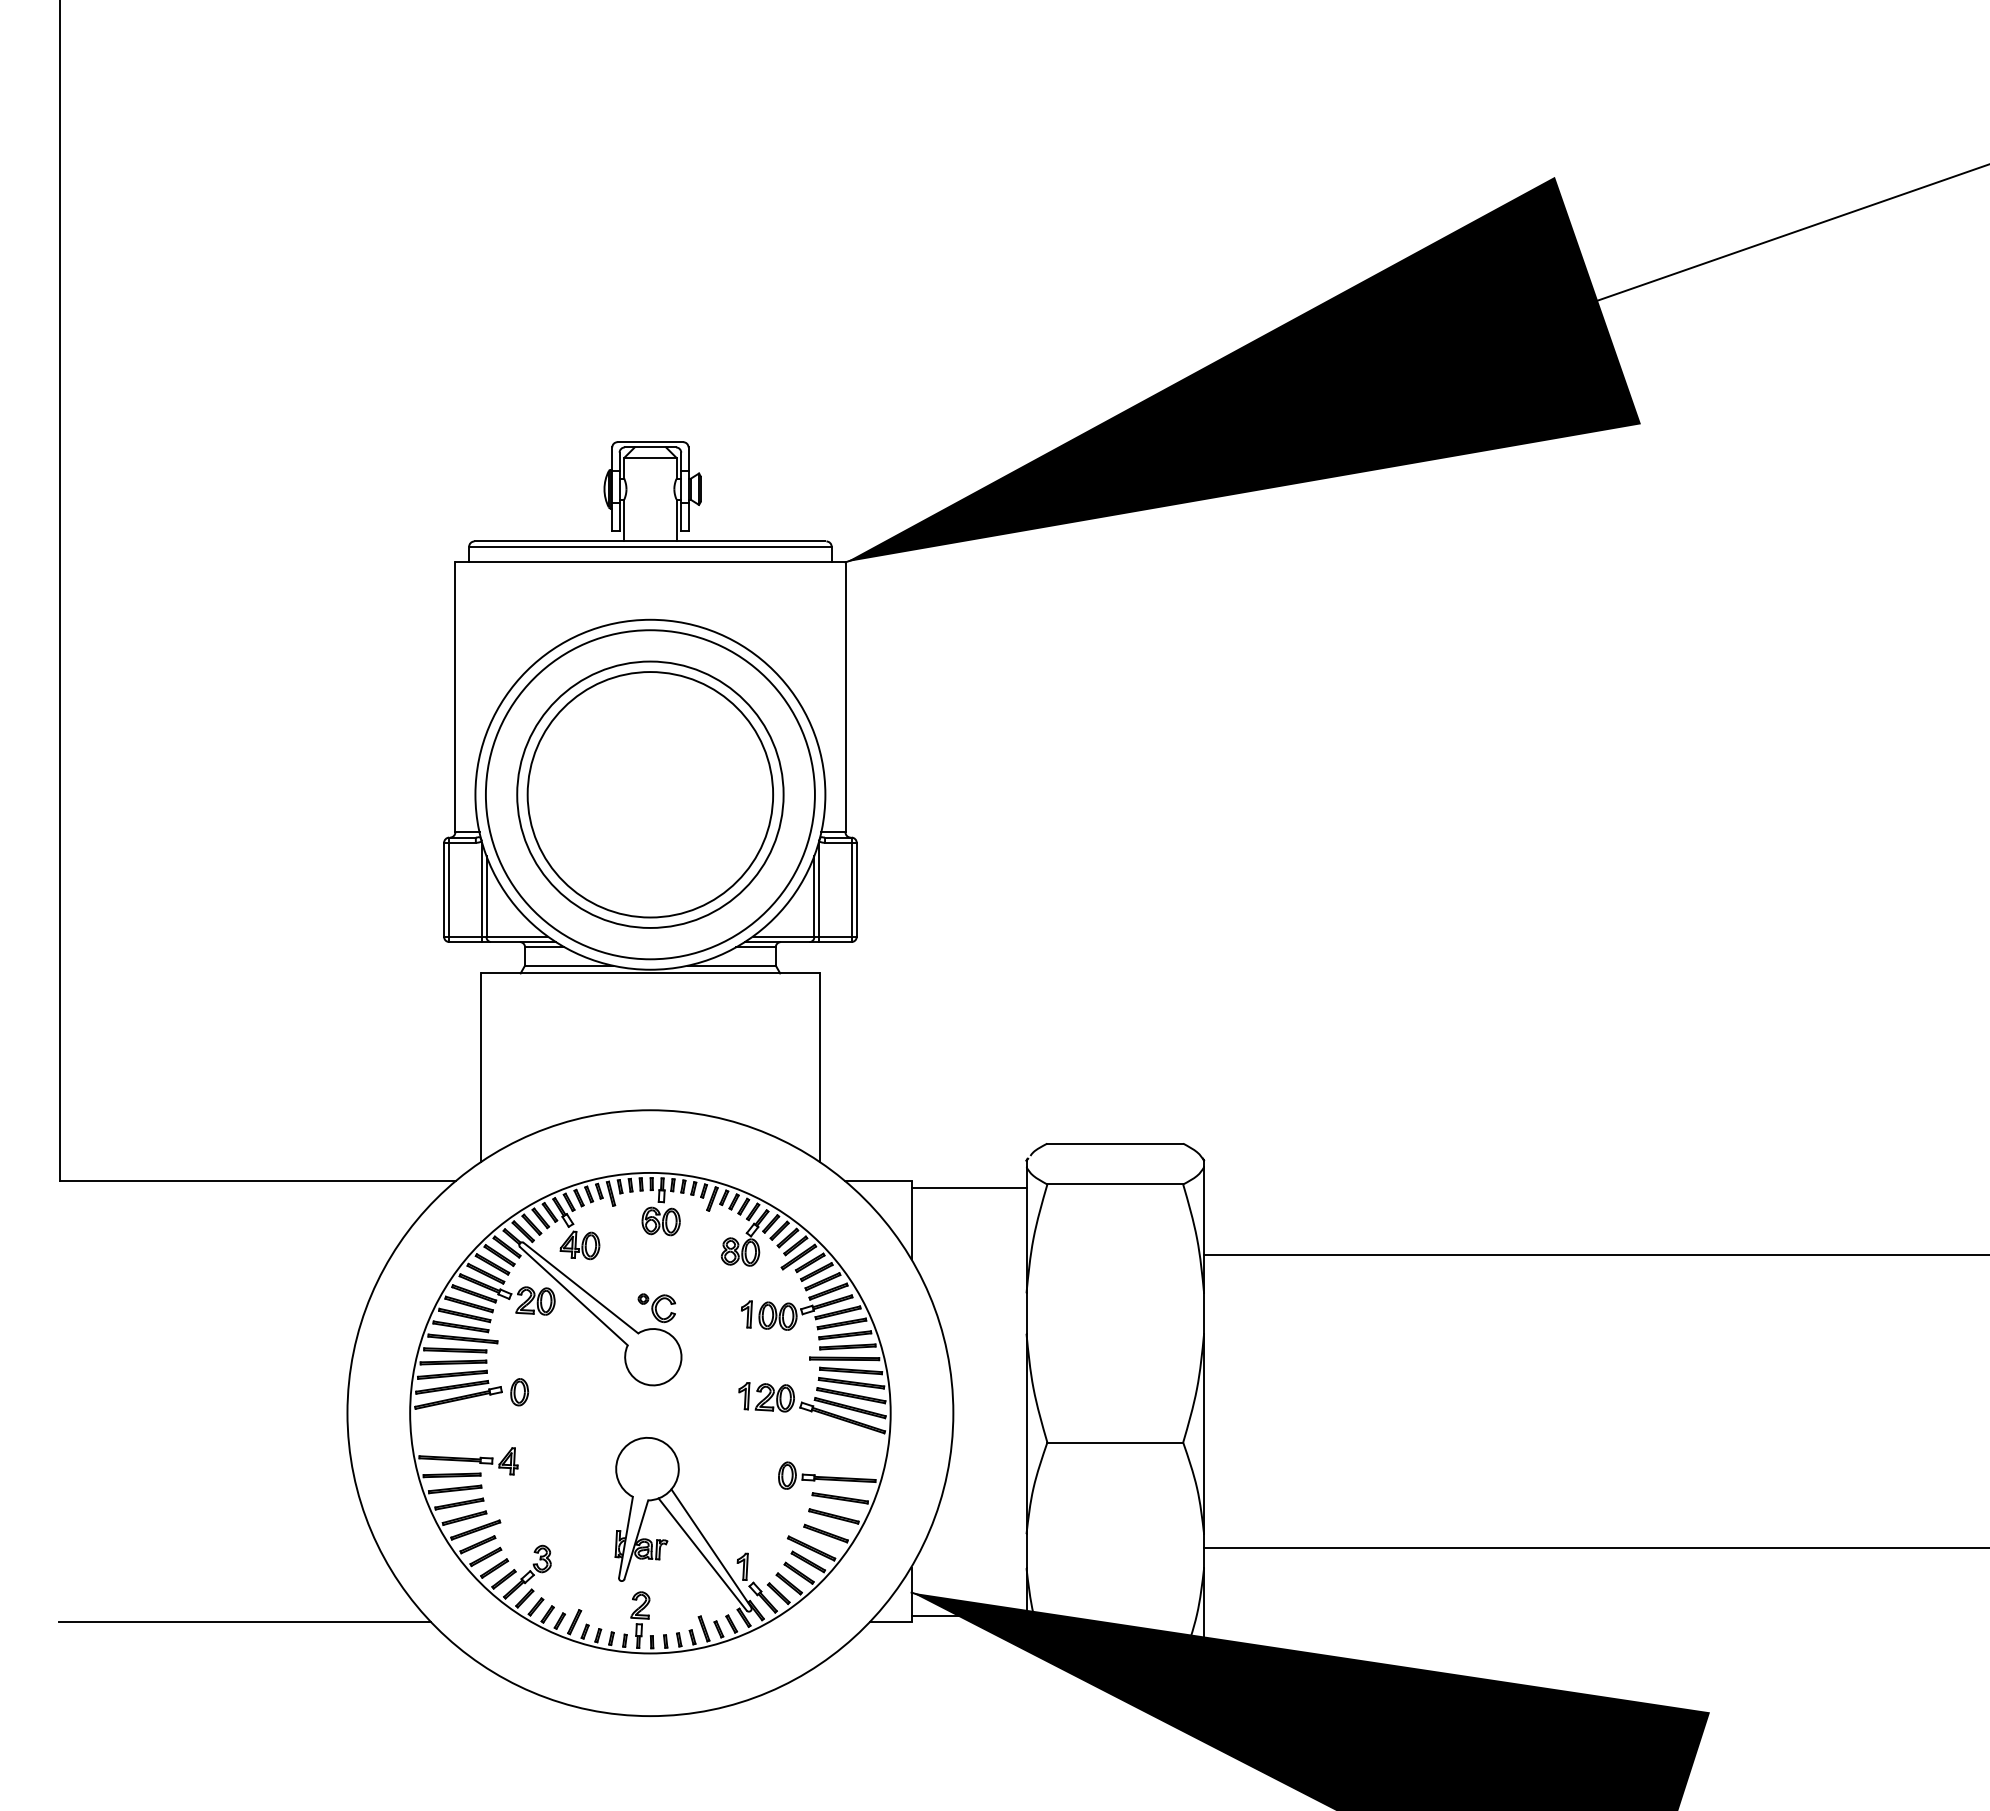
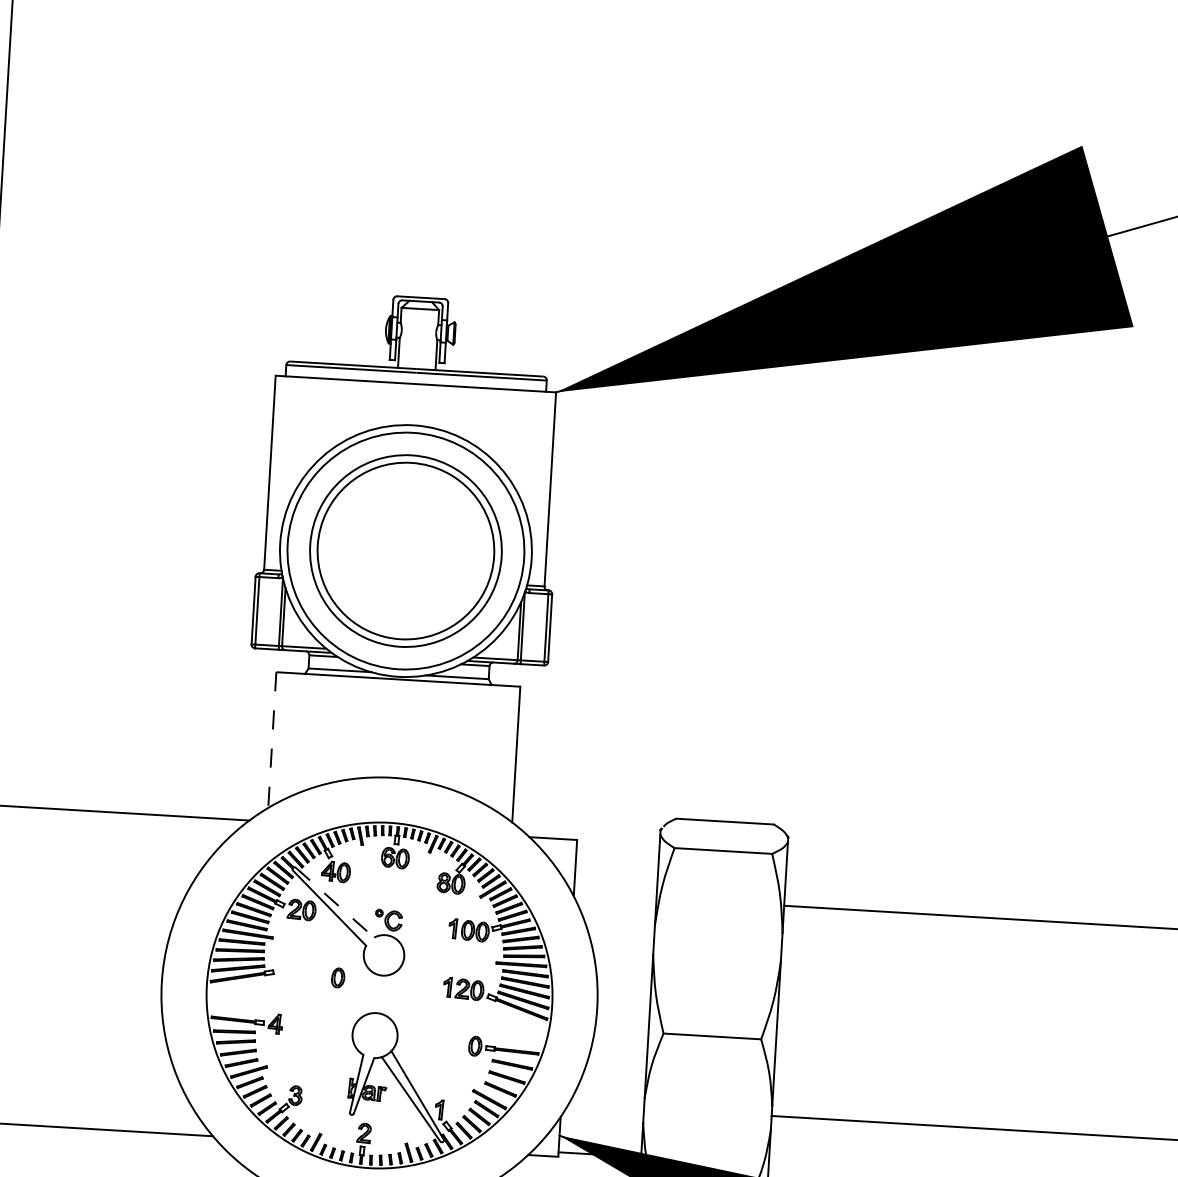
line: (480, 1068) -> (272, 740), solid -> dashed
line: (968, 1187) -> (617, 846), removed
line: (581, 1288) -> (335, 902), solid -> dashed
part: (519, 1392) -> (338, 978), moved

